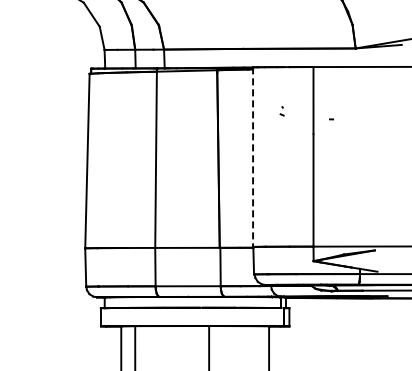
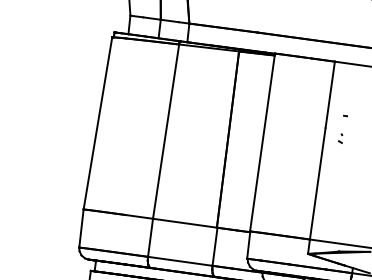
part: (281, 111) -> (340, 138), moved
line: (253, 157) -> (262, 142), dashed -> solid

